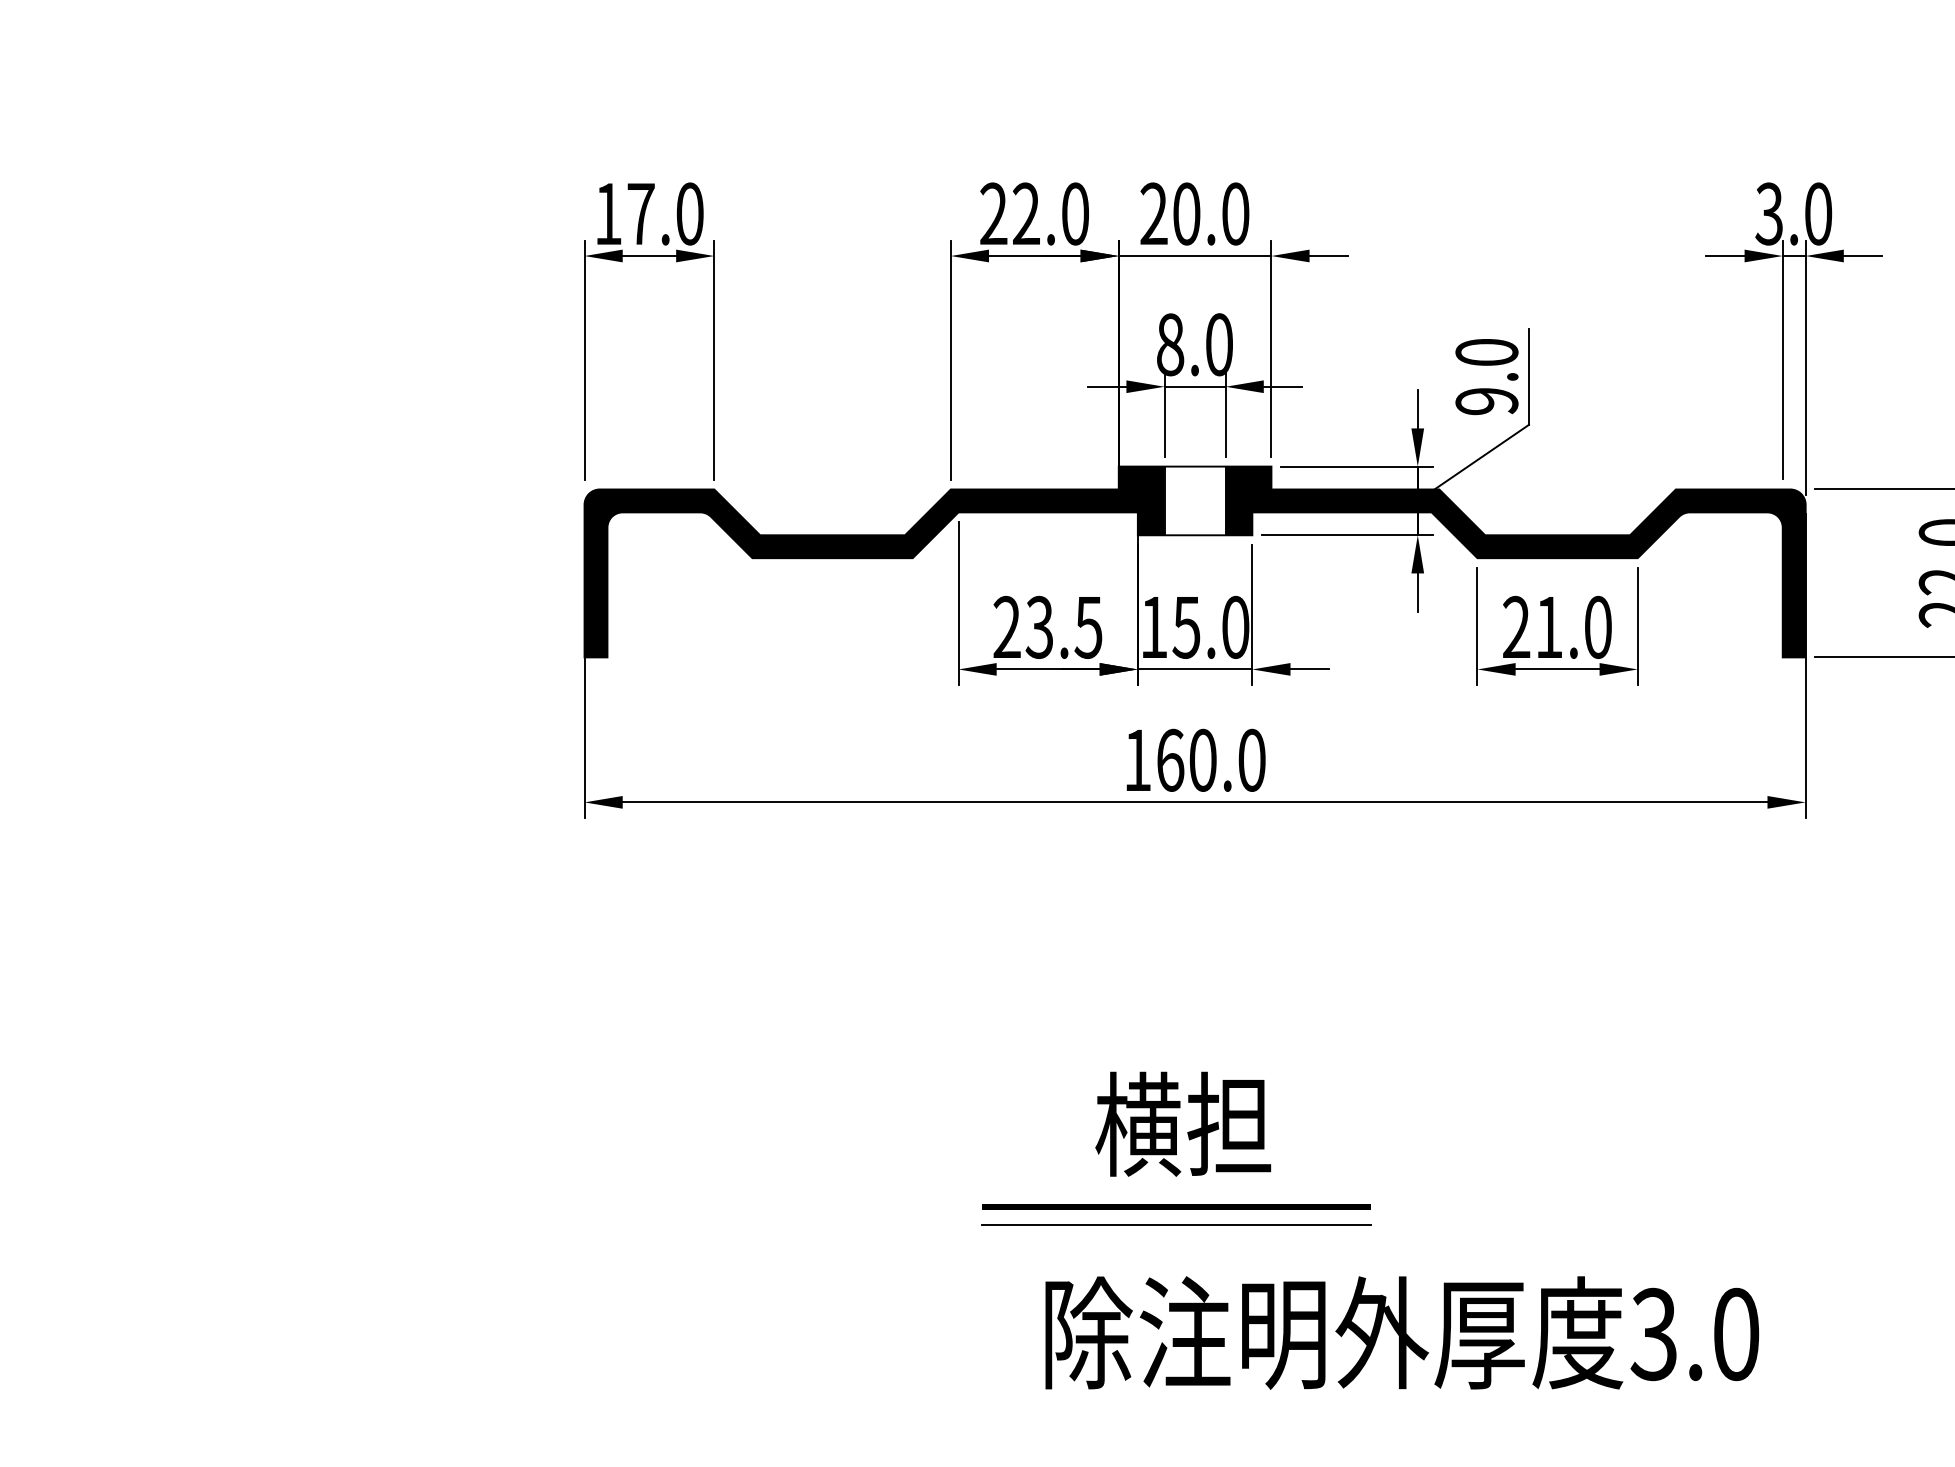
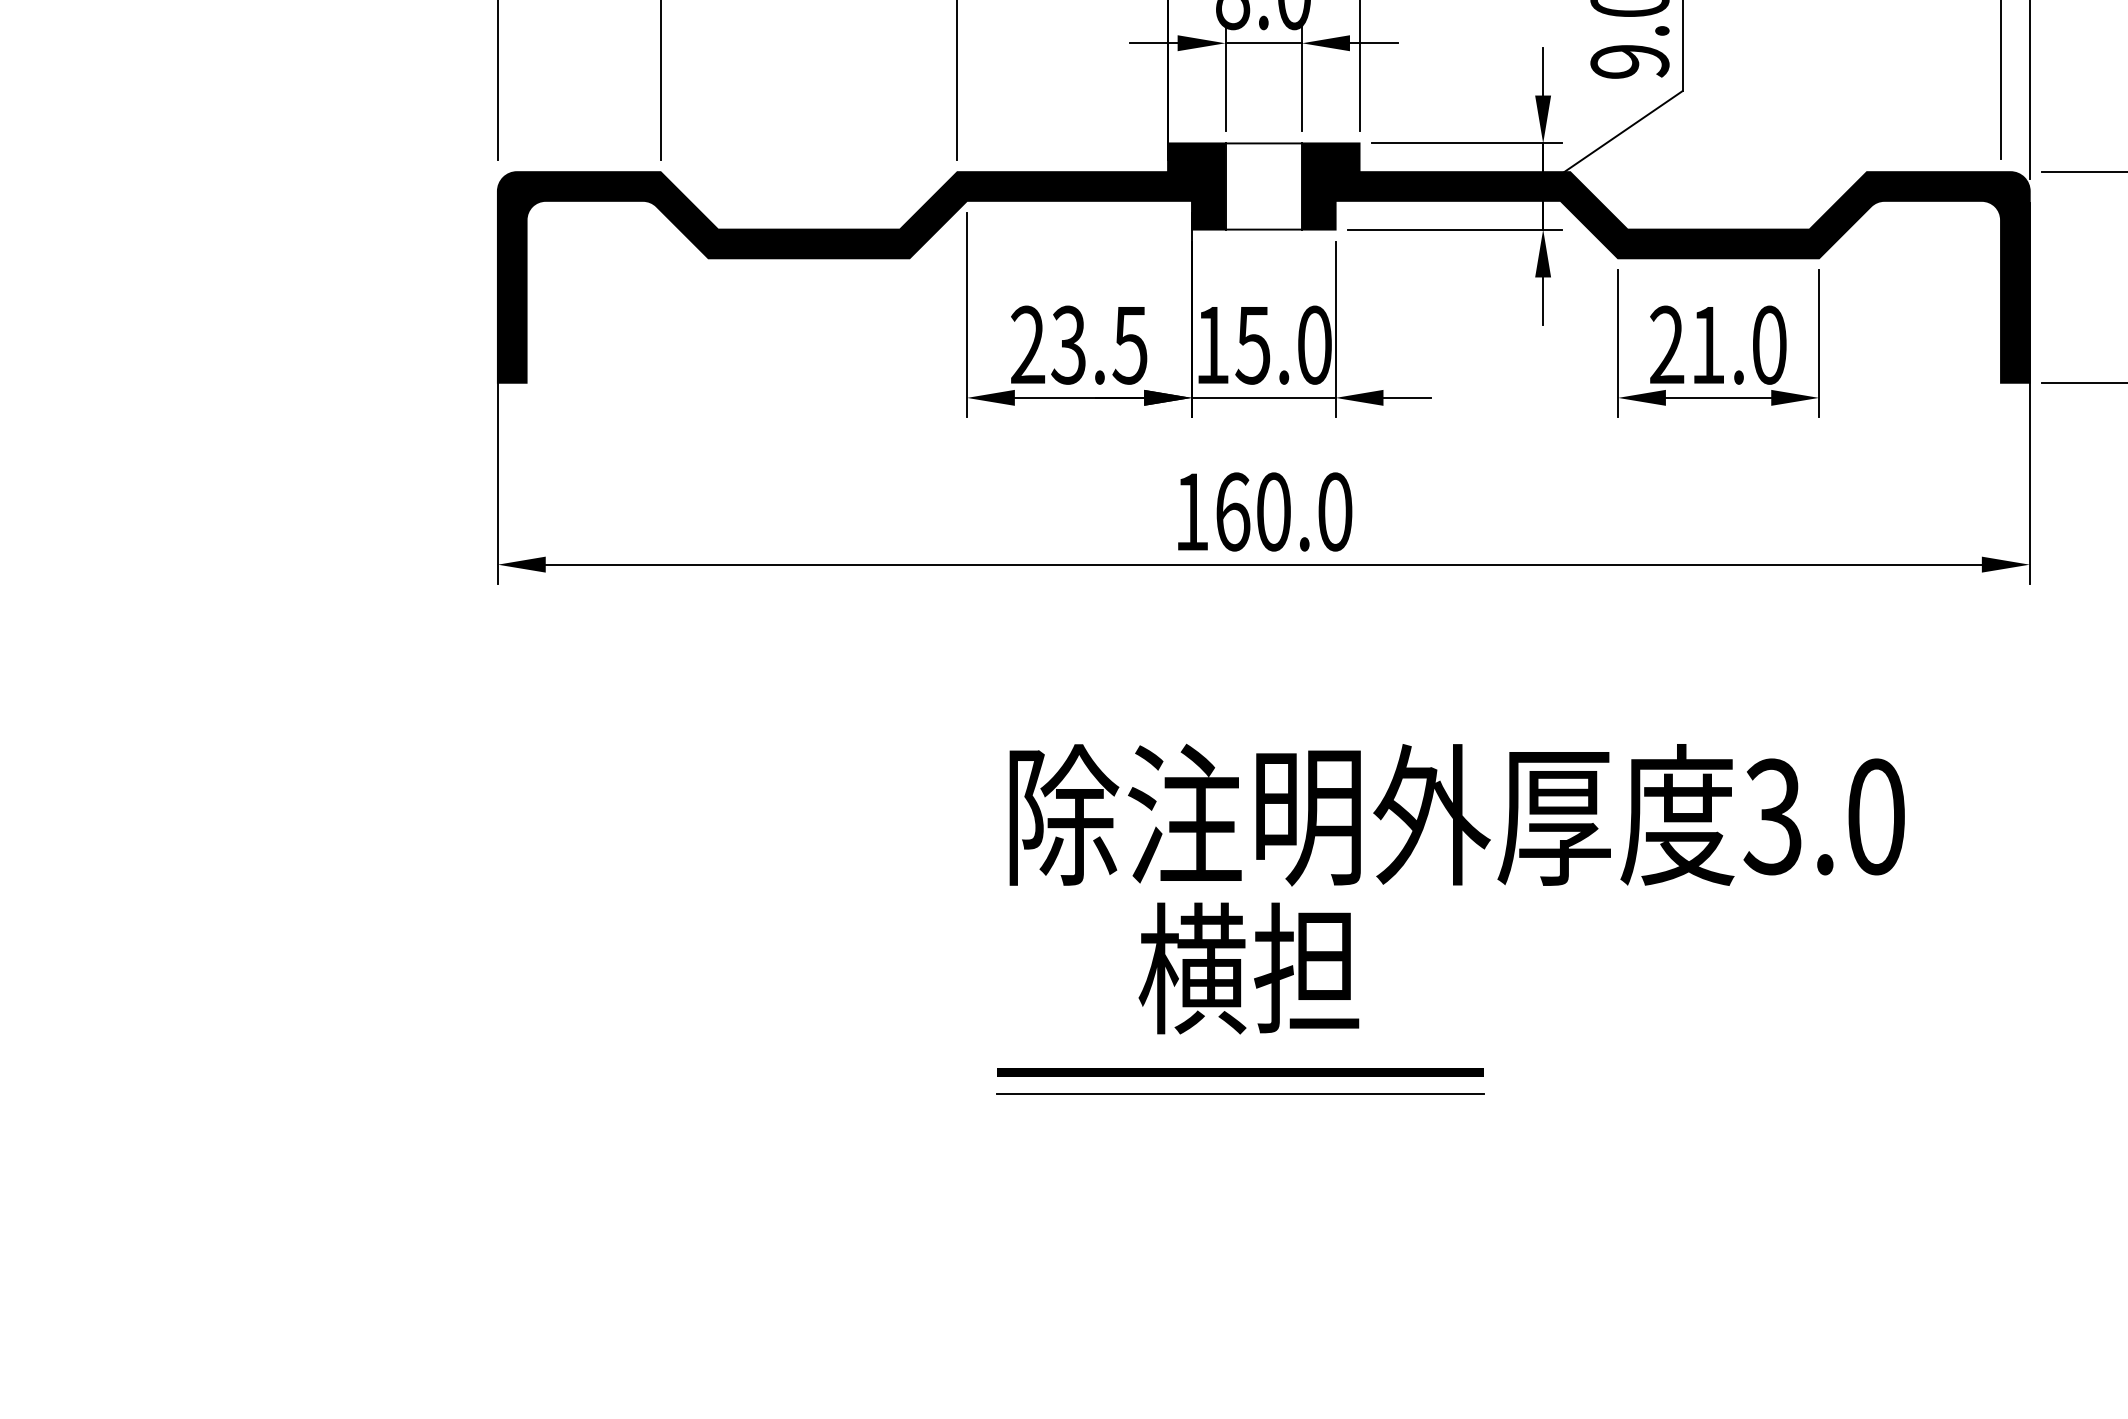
text: (1402, 1332) -> (1457, 814), moved

